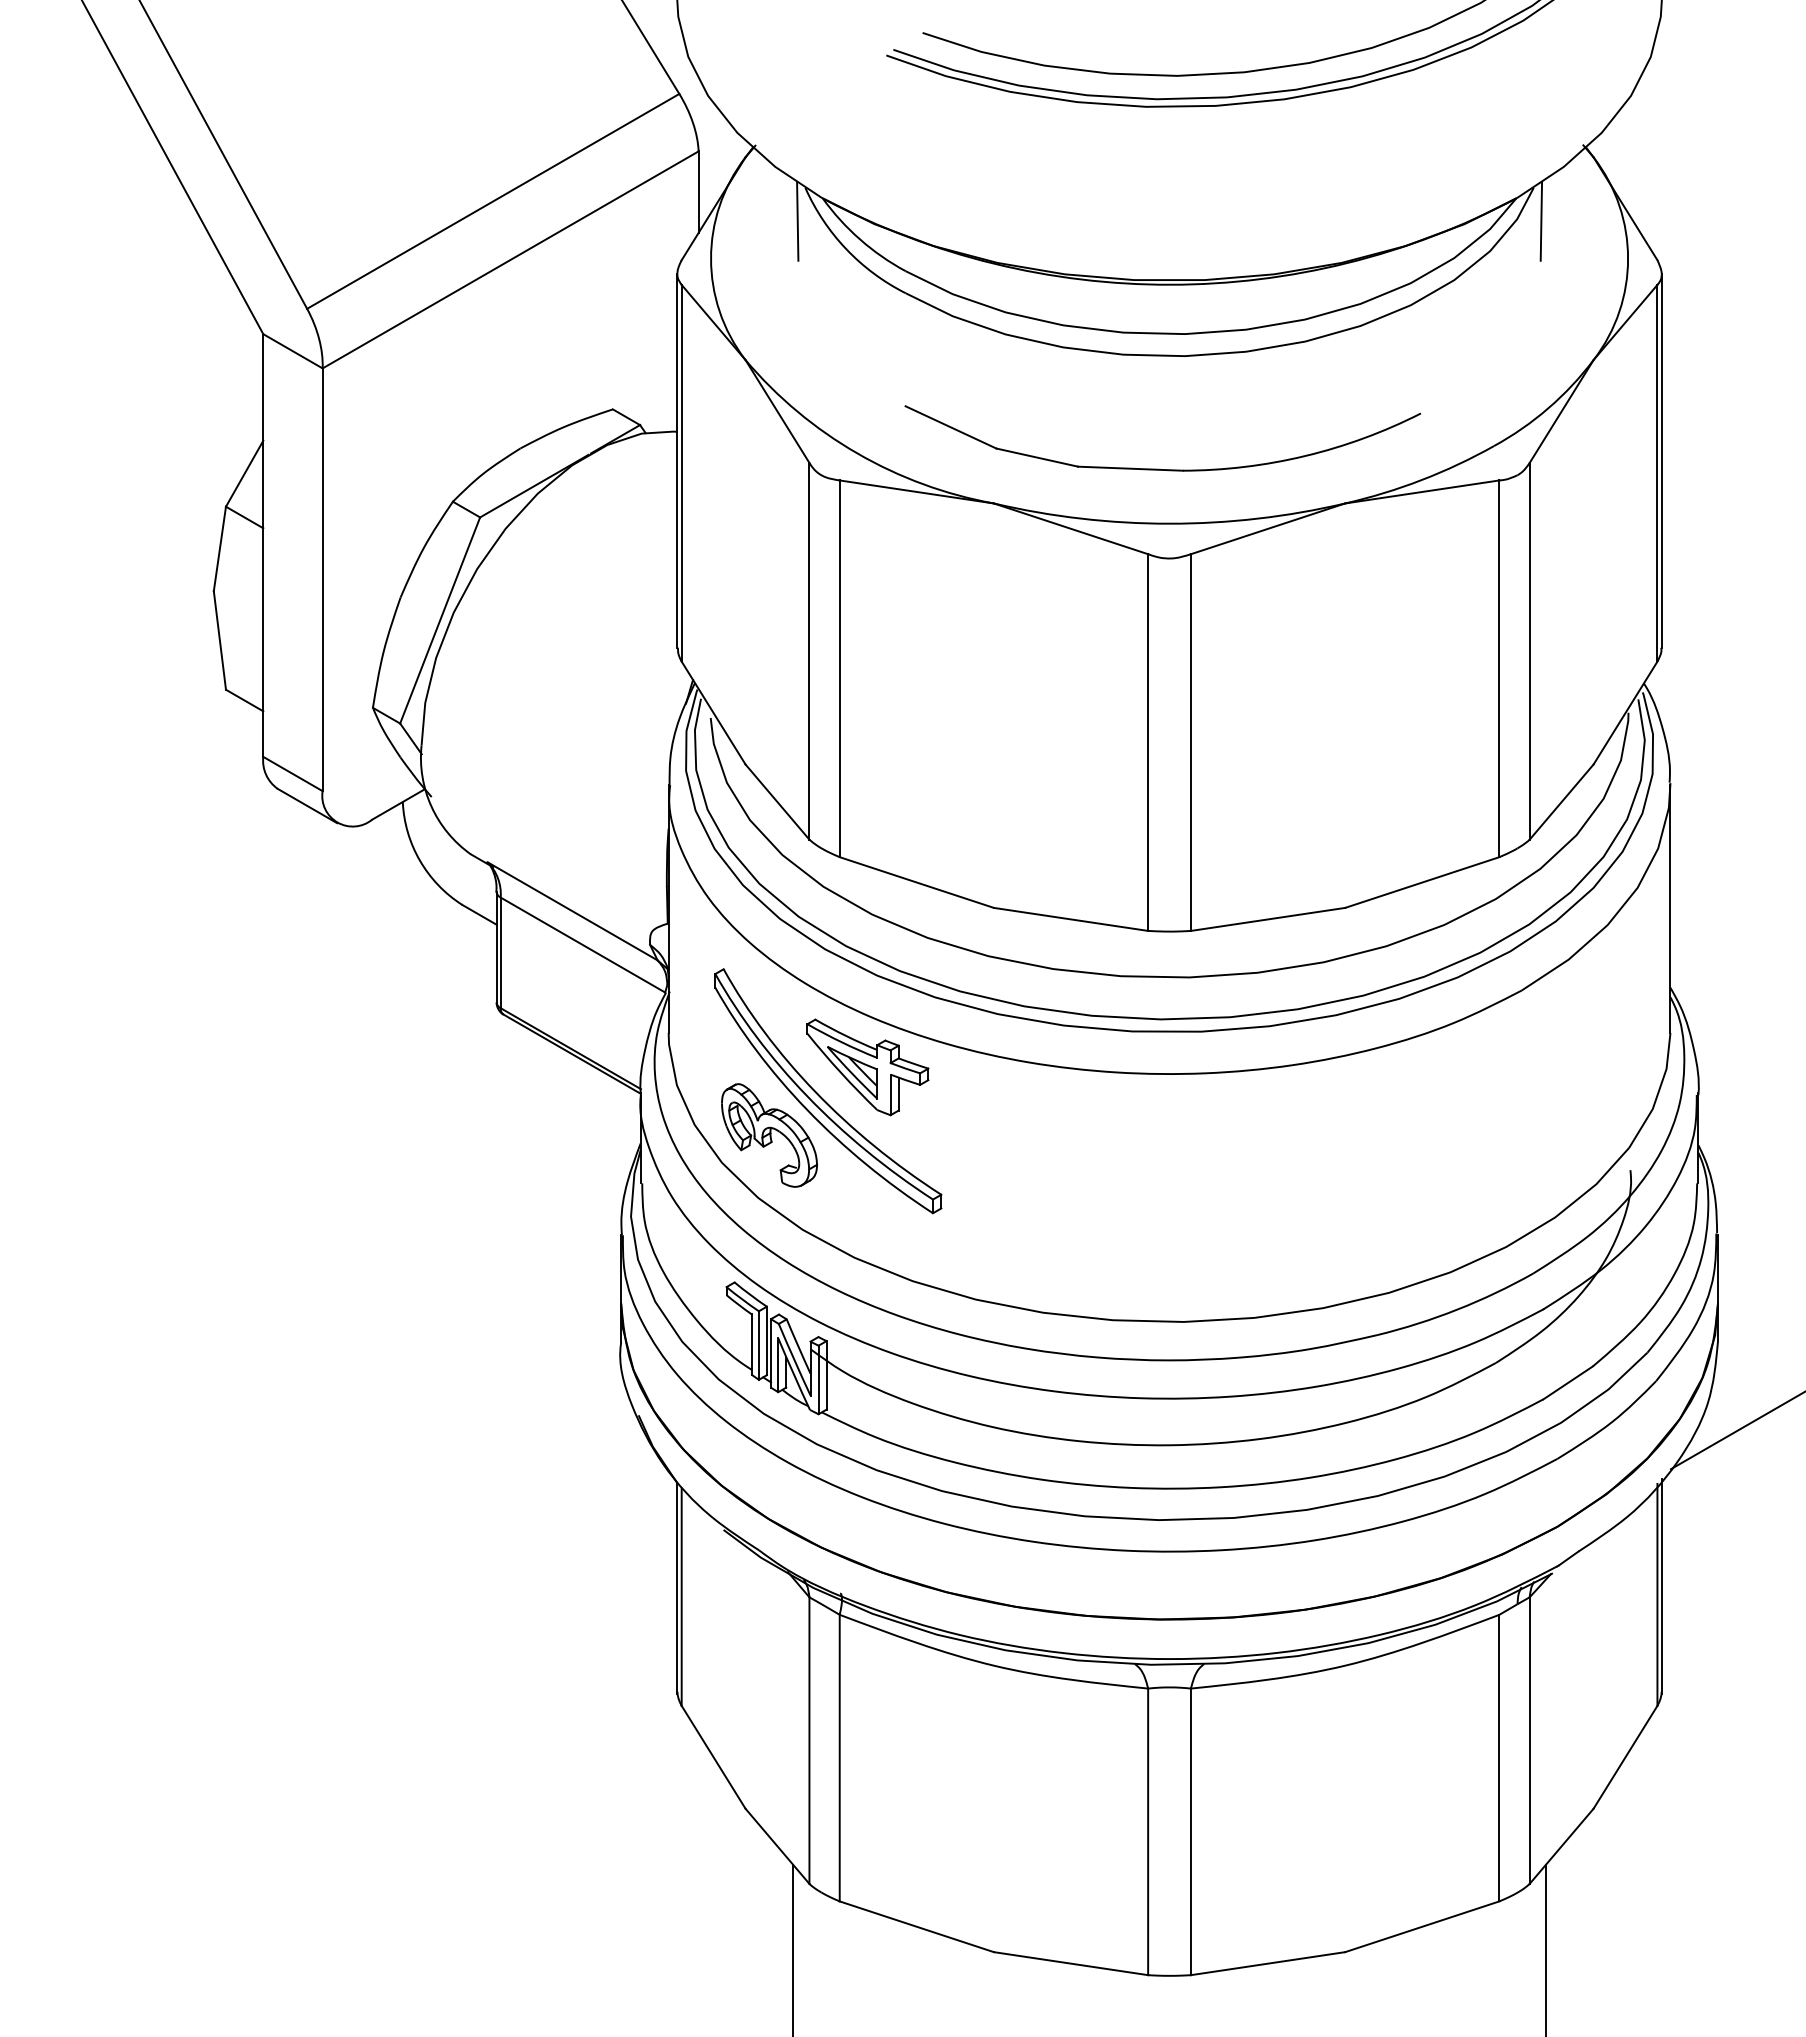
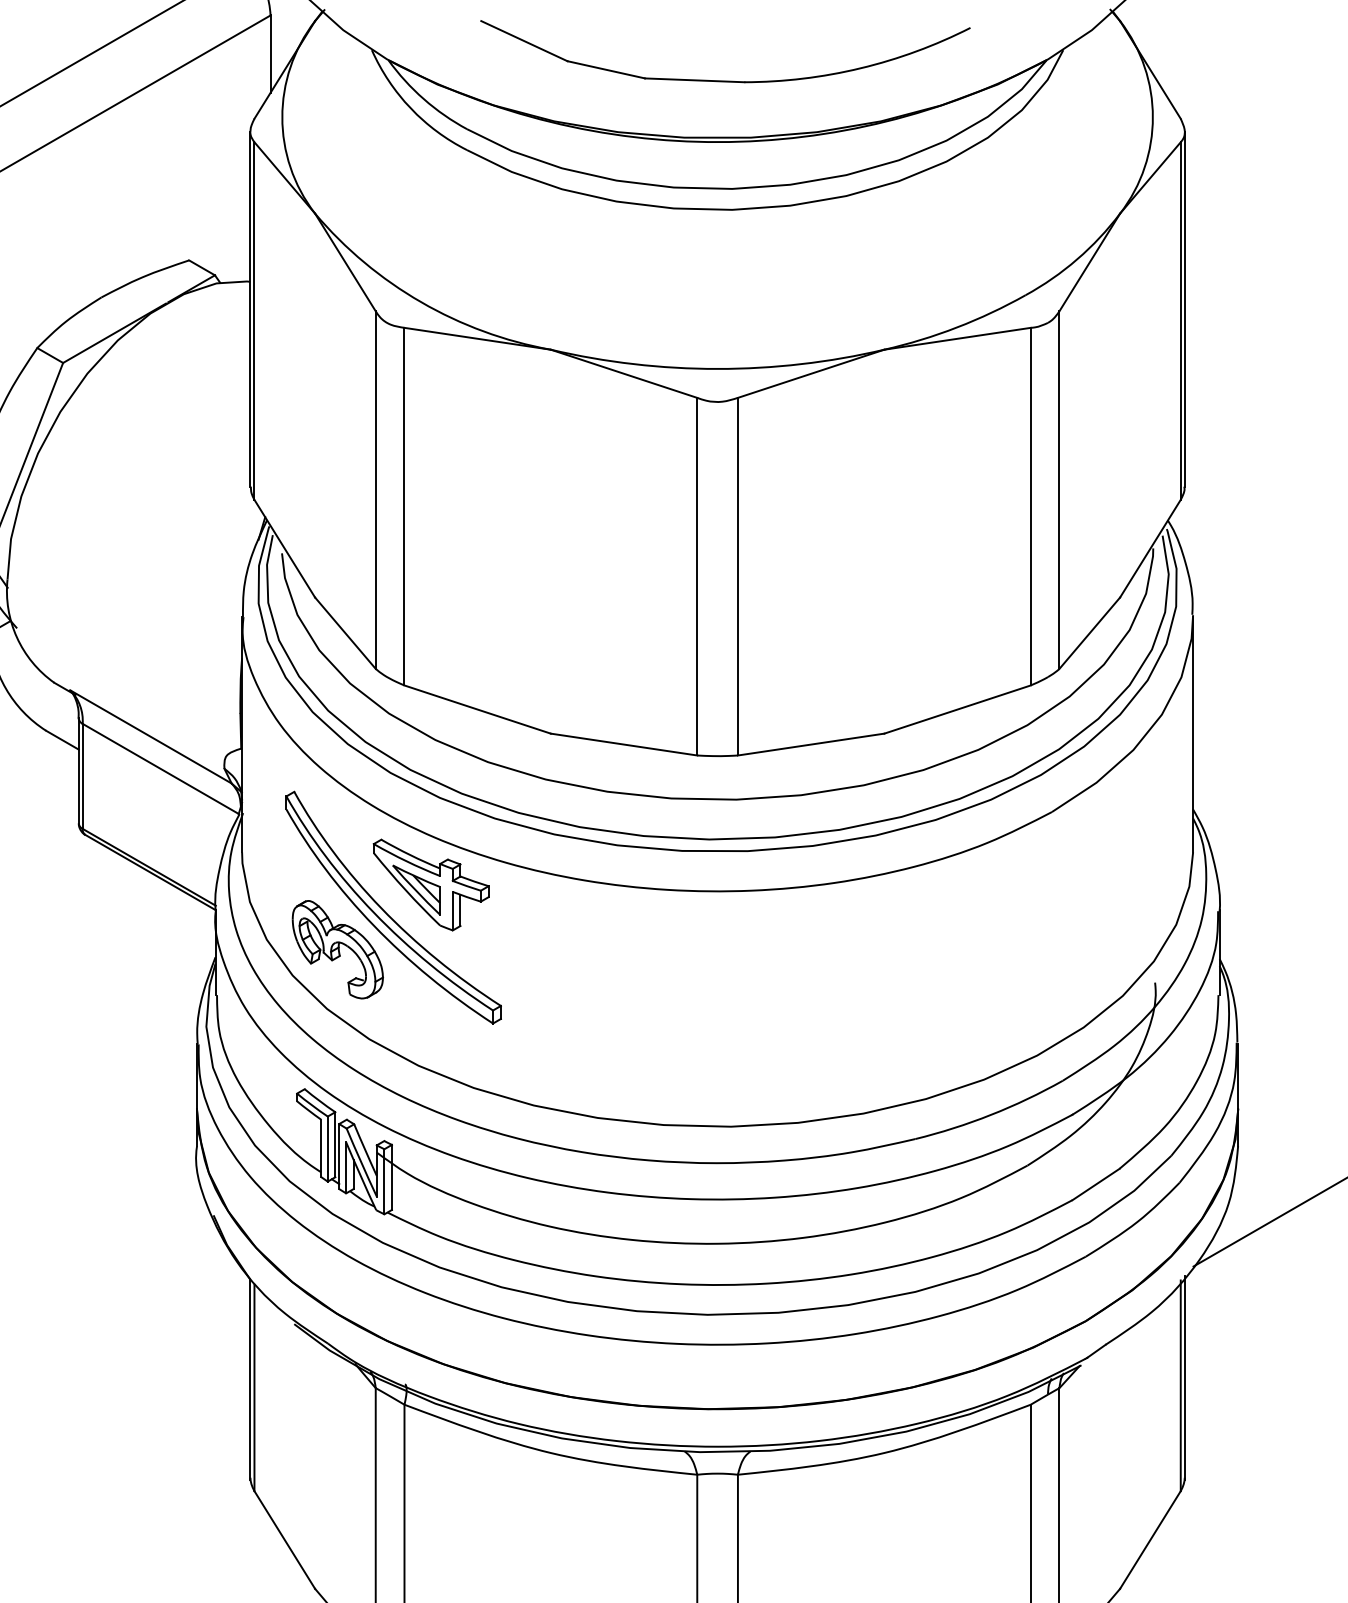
line: (797, 221) -> (364, 82), removed
line: (1541, 221) -> (1070, 82), removed
part: (1159, 468) -> (722, 80), moved

